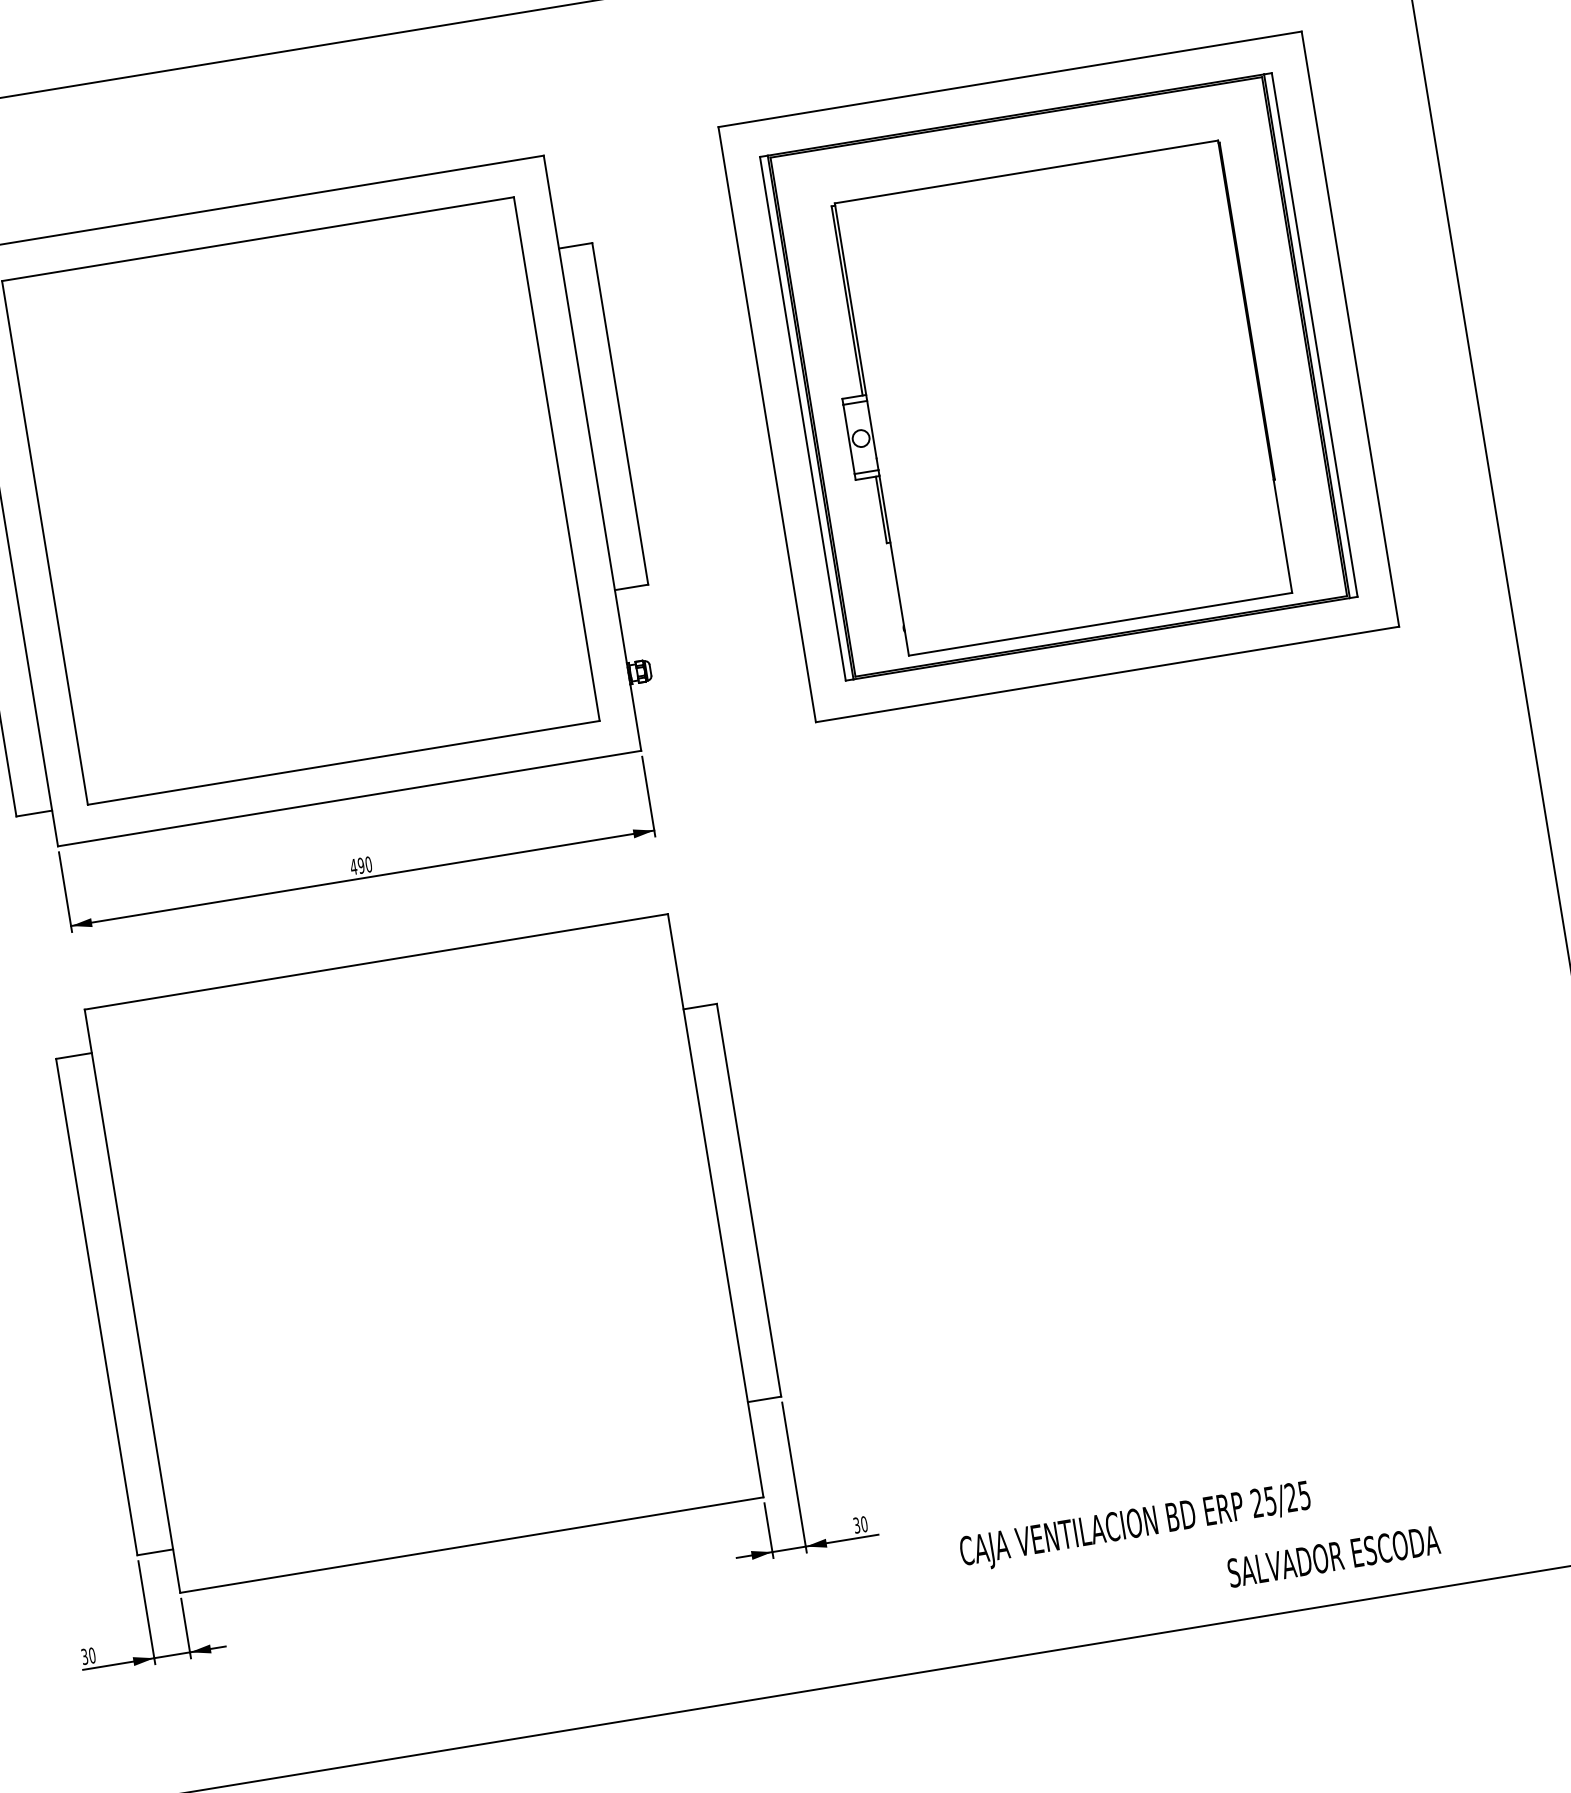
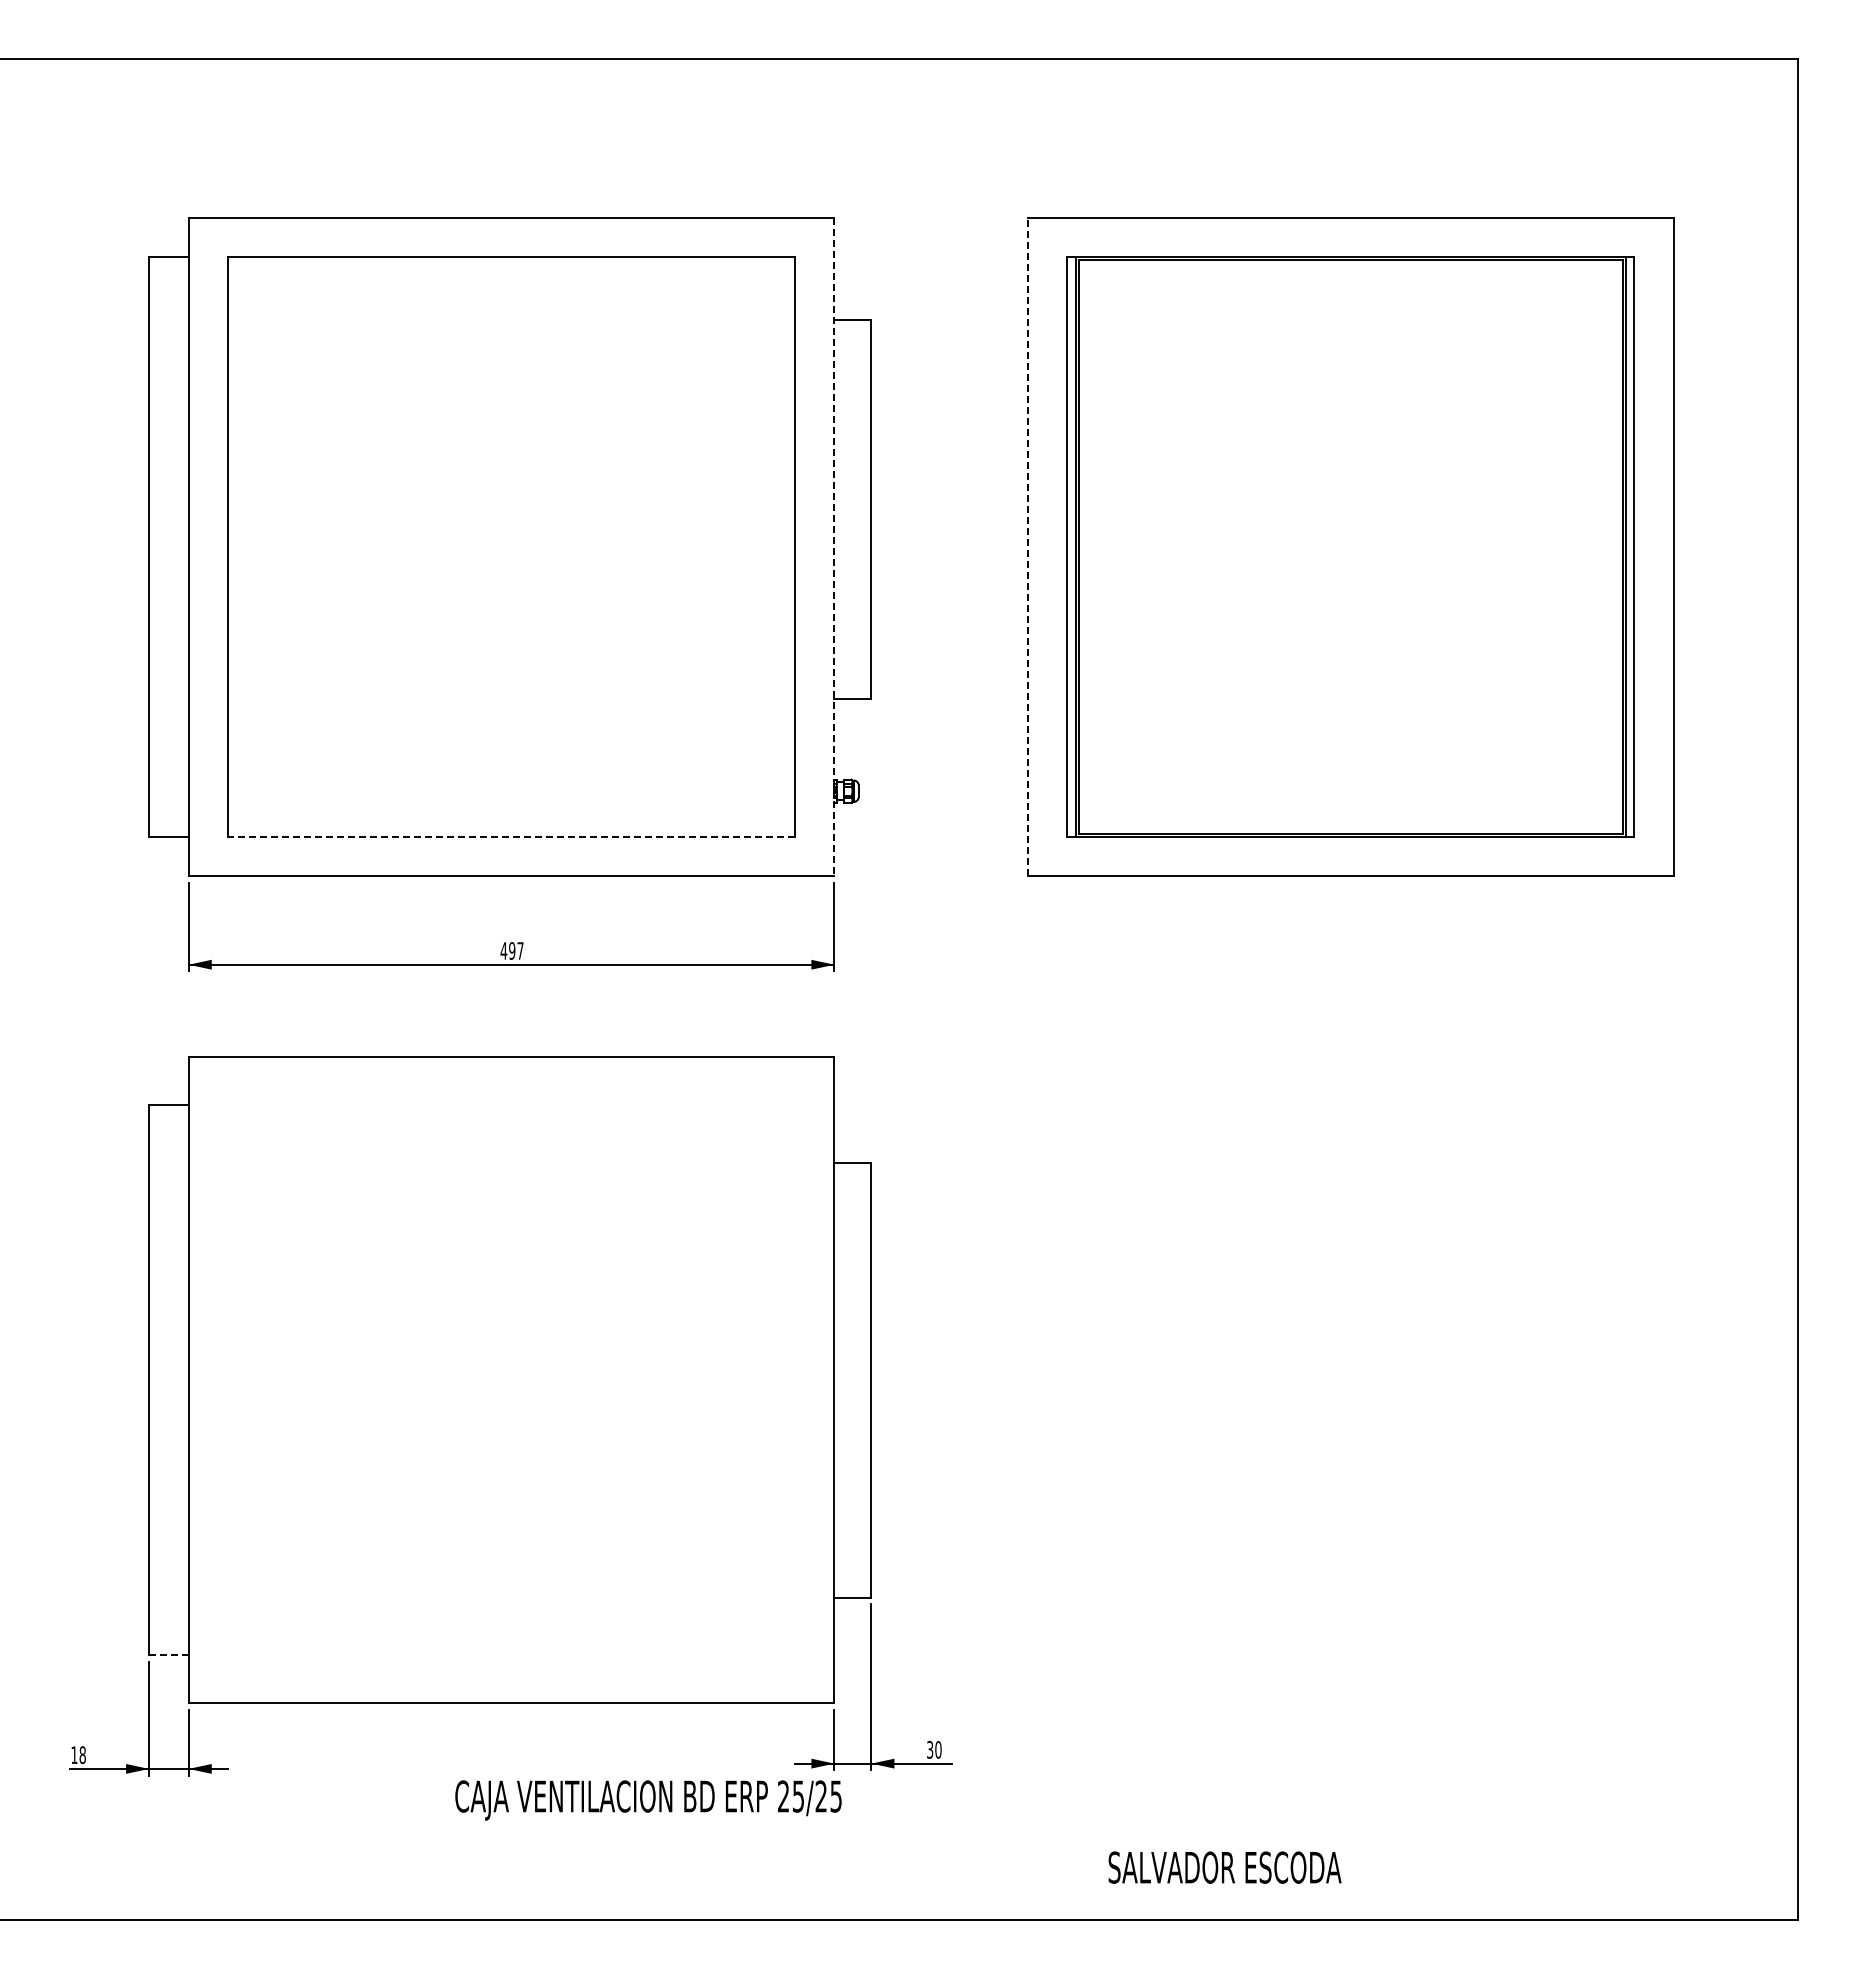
part: (1052, 399) -> (1339, 570), removed
line: (766, 424) -> (1027, 546), solid -> dashed
line: (592, 453) -> (834, 547), solid -> dashed
line: (343, 762) -> (511, 836), solid -> dashed
text: (368, 864) -> (520, 950), 490 -> 497
text: (1135, 1526) -> (648, 1800), moved
line: (154, 1551) -> (168, 1654), solid -> dashed
text: (1333, 1556) -> (1224, 1867), moved
text: (88, 1656) -> (78, 1755), 30 -> 18

